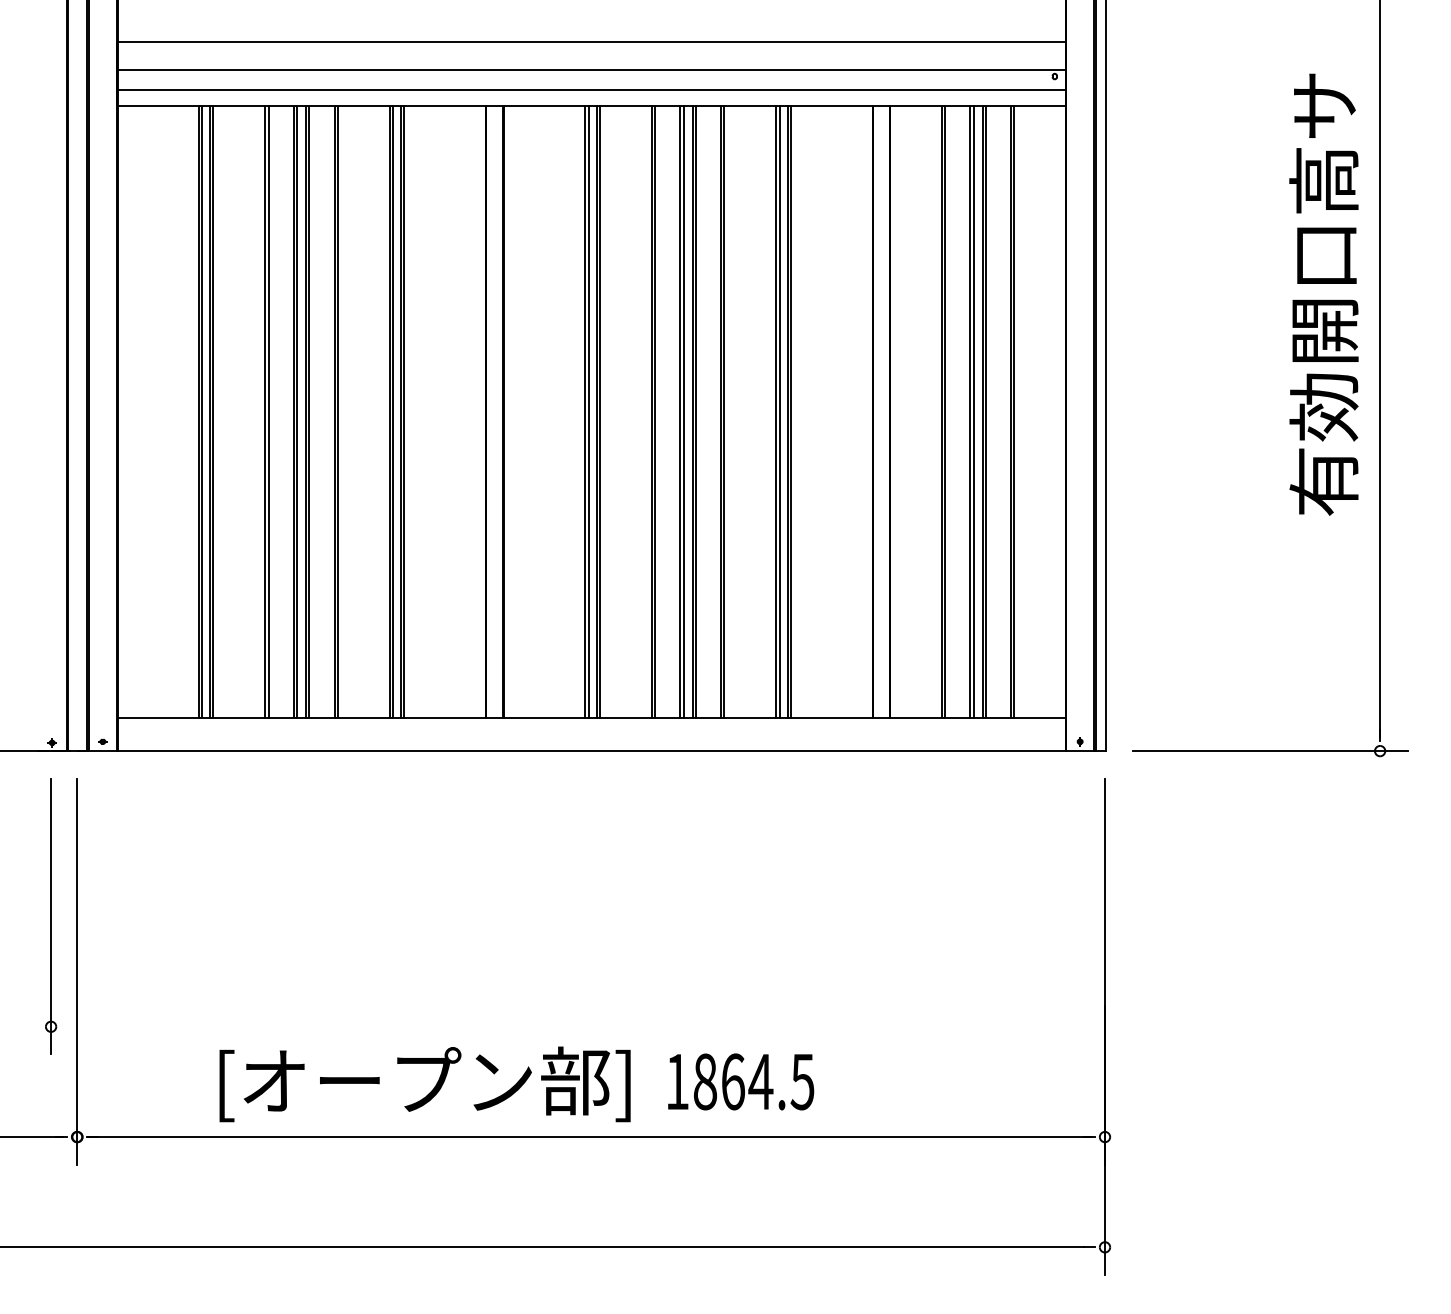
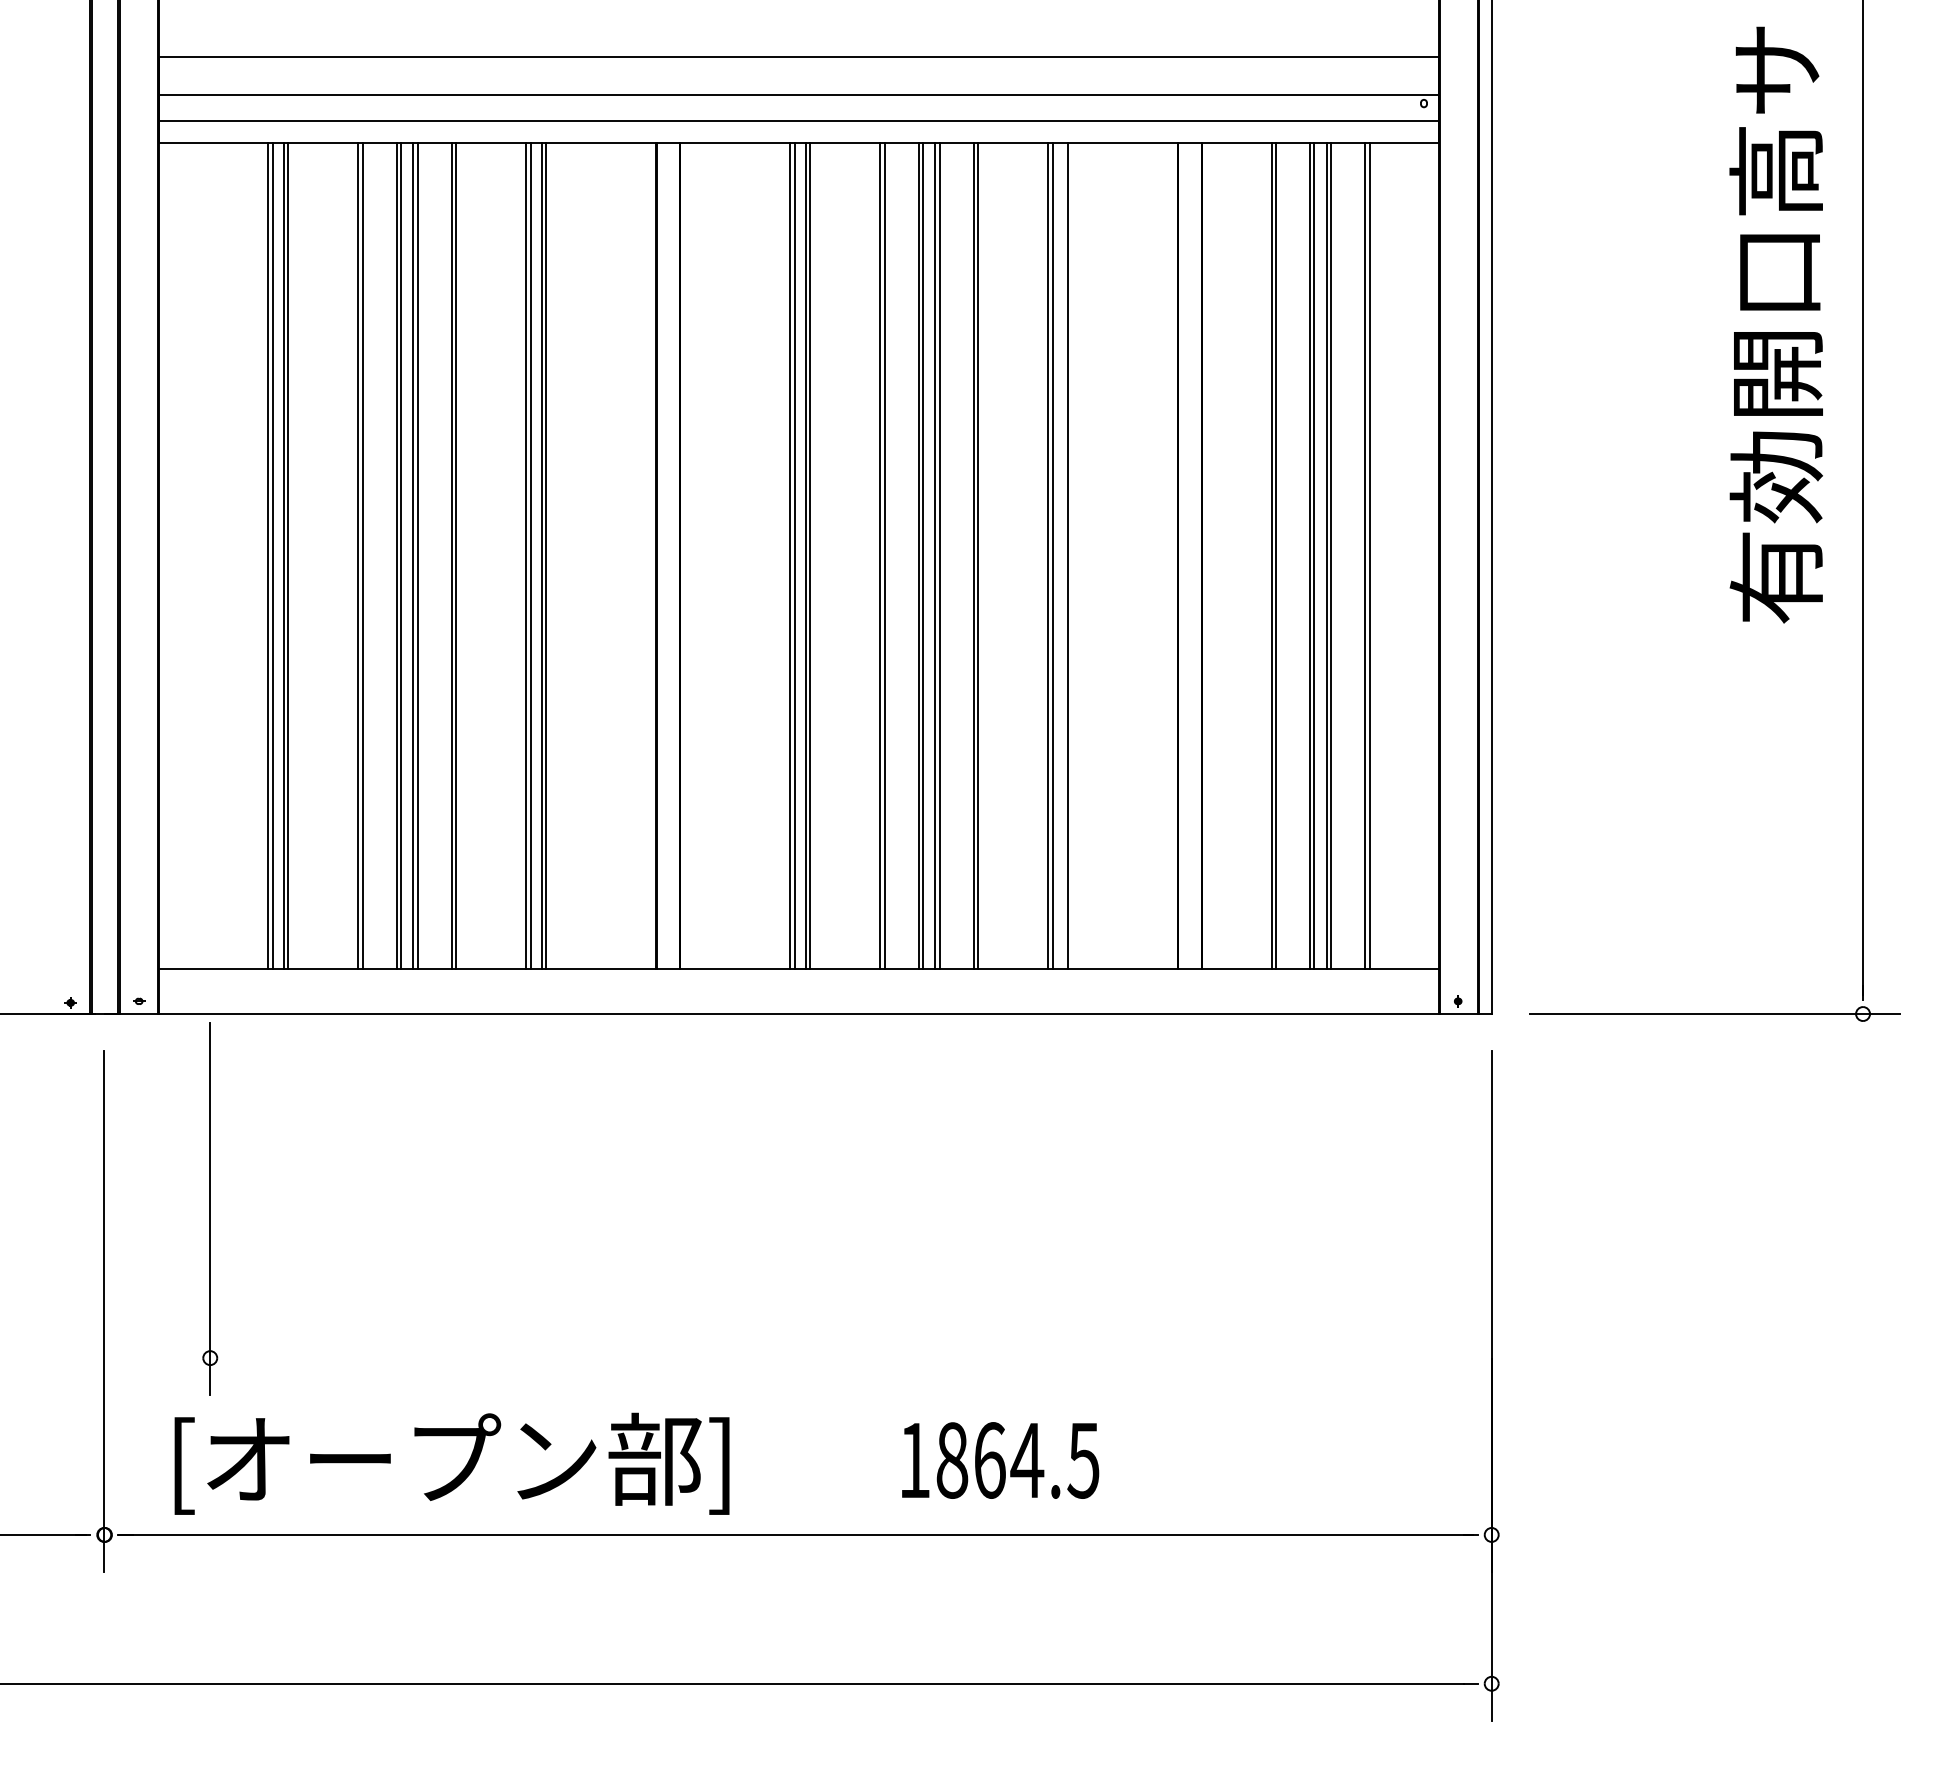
text: (1323, 294) -> (1775, 324), moved
line: (787, 412) -> (1063, 556), removed
part: (51, 915) -> (210, 1208), moved
text: (424, 1084) -> (451, 1463), moved

